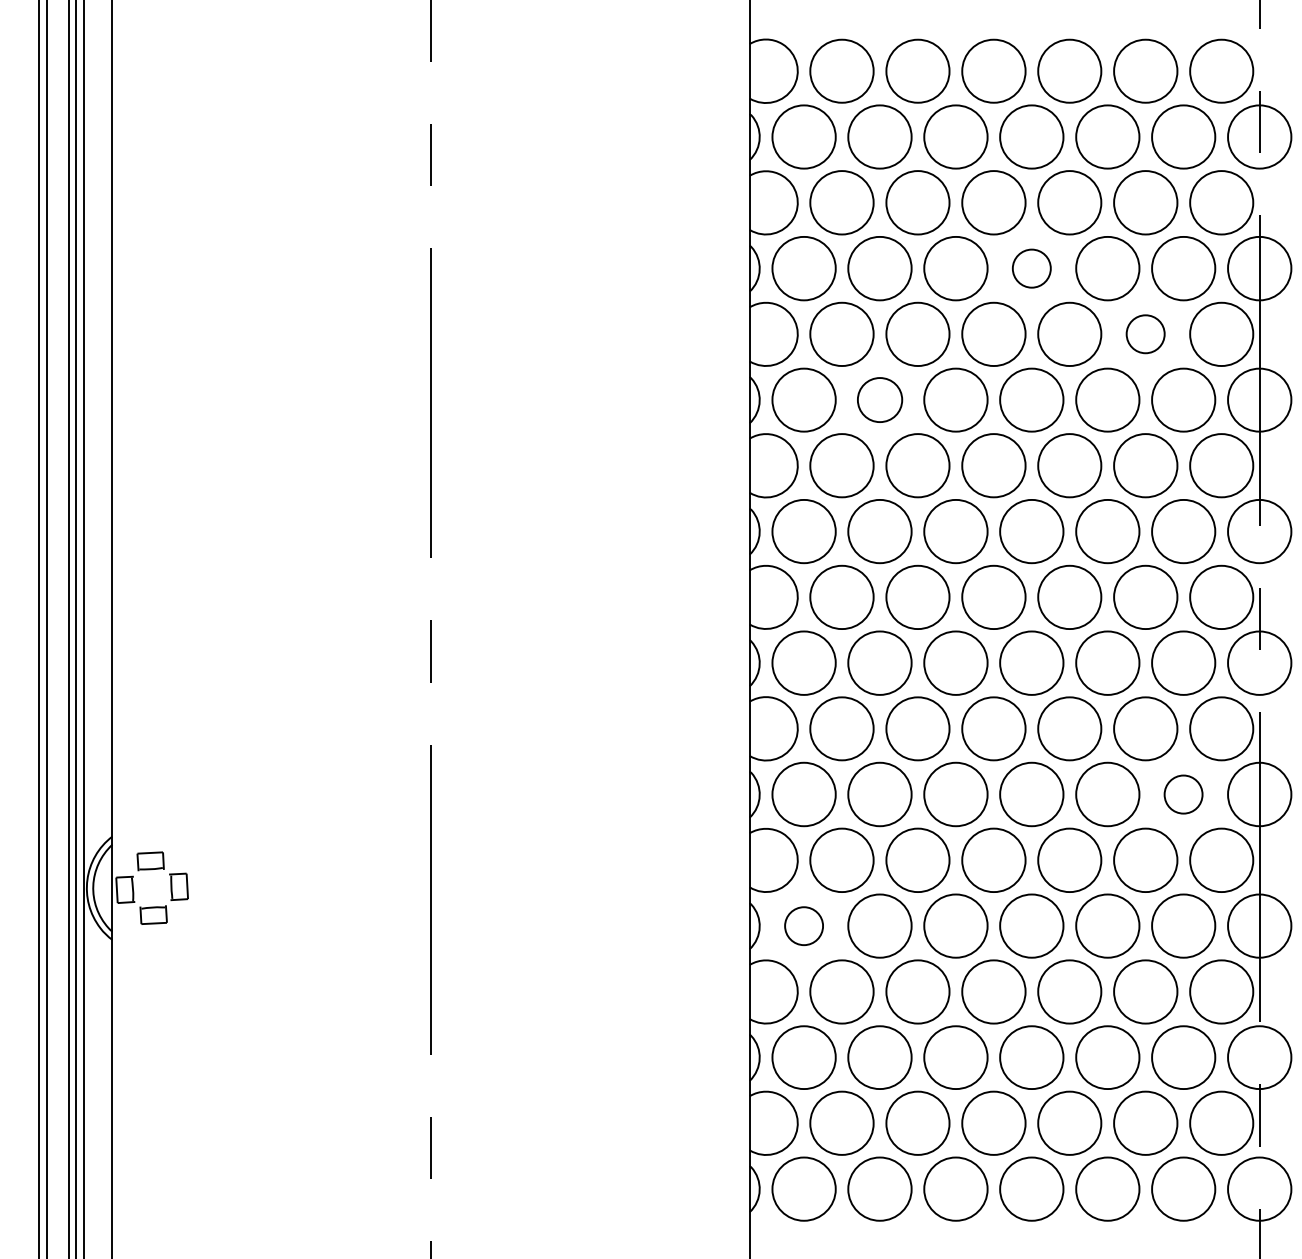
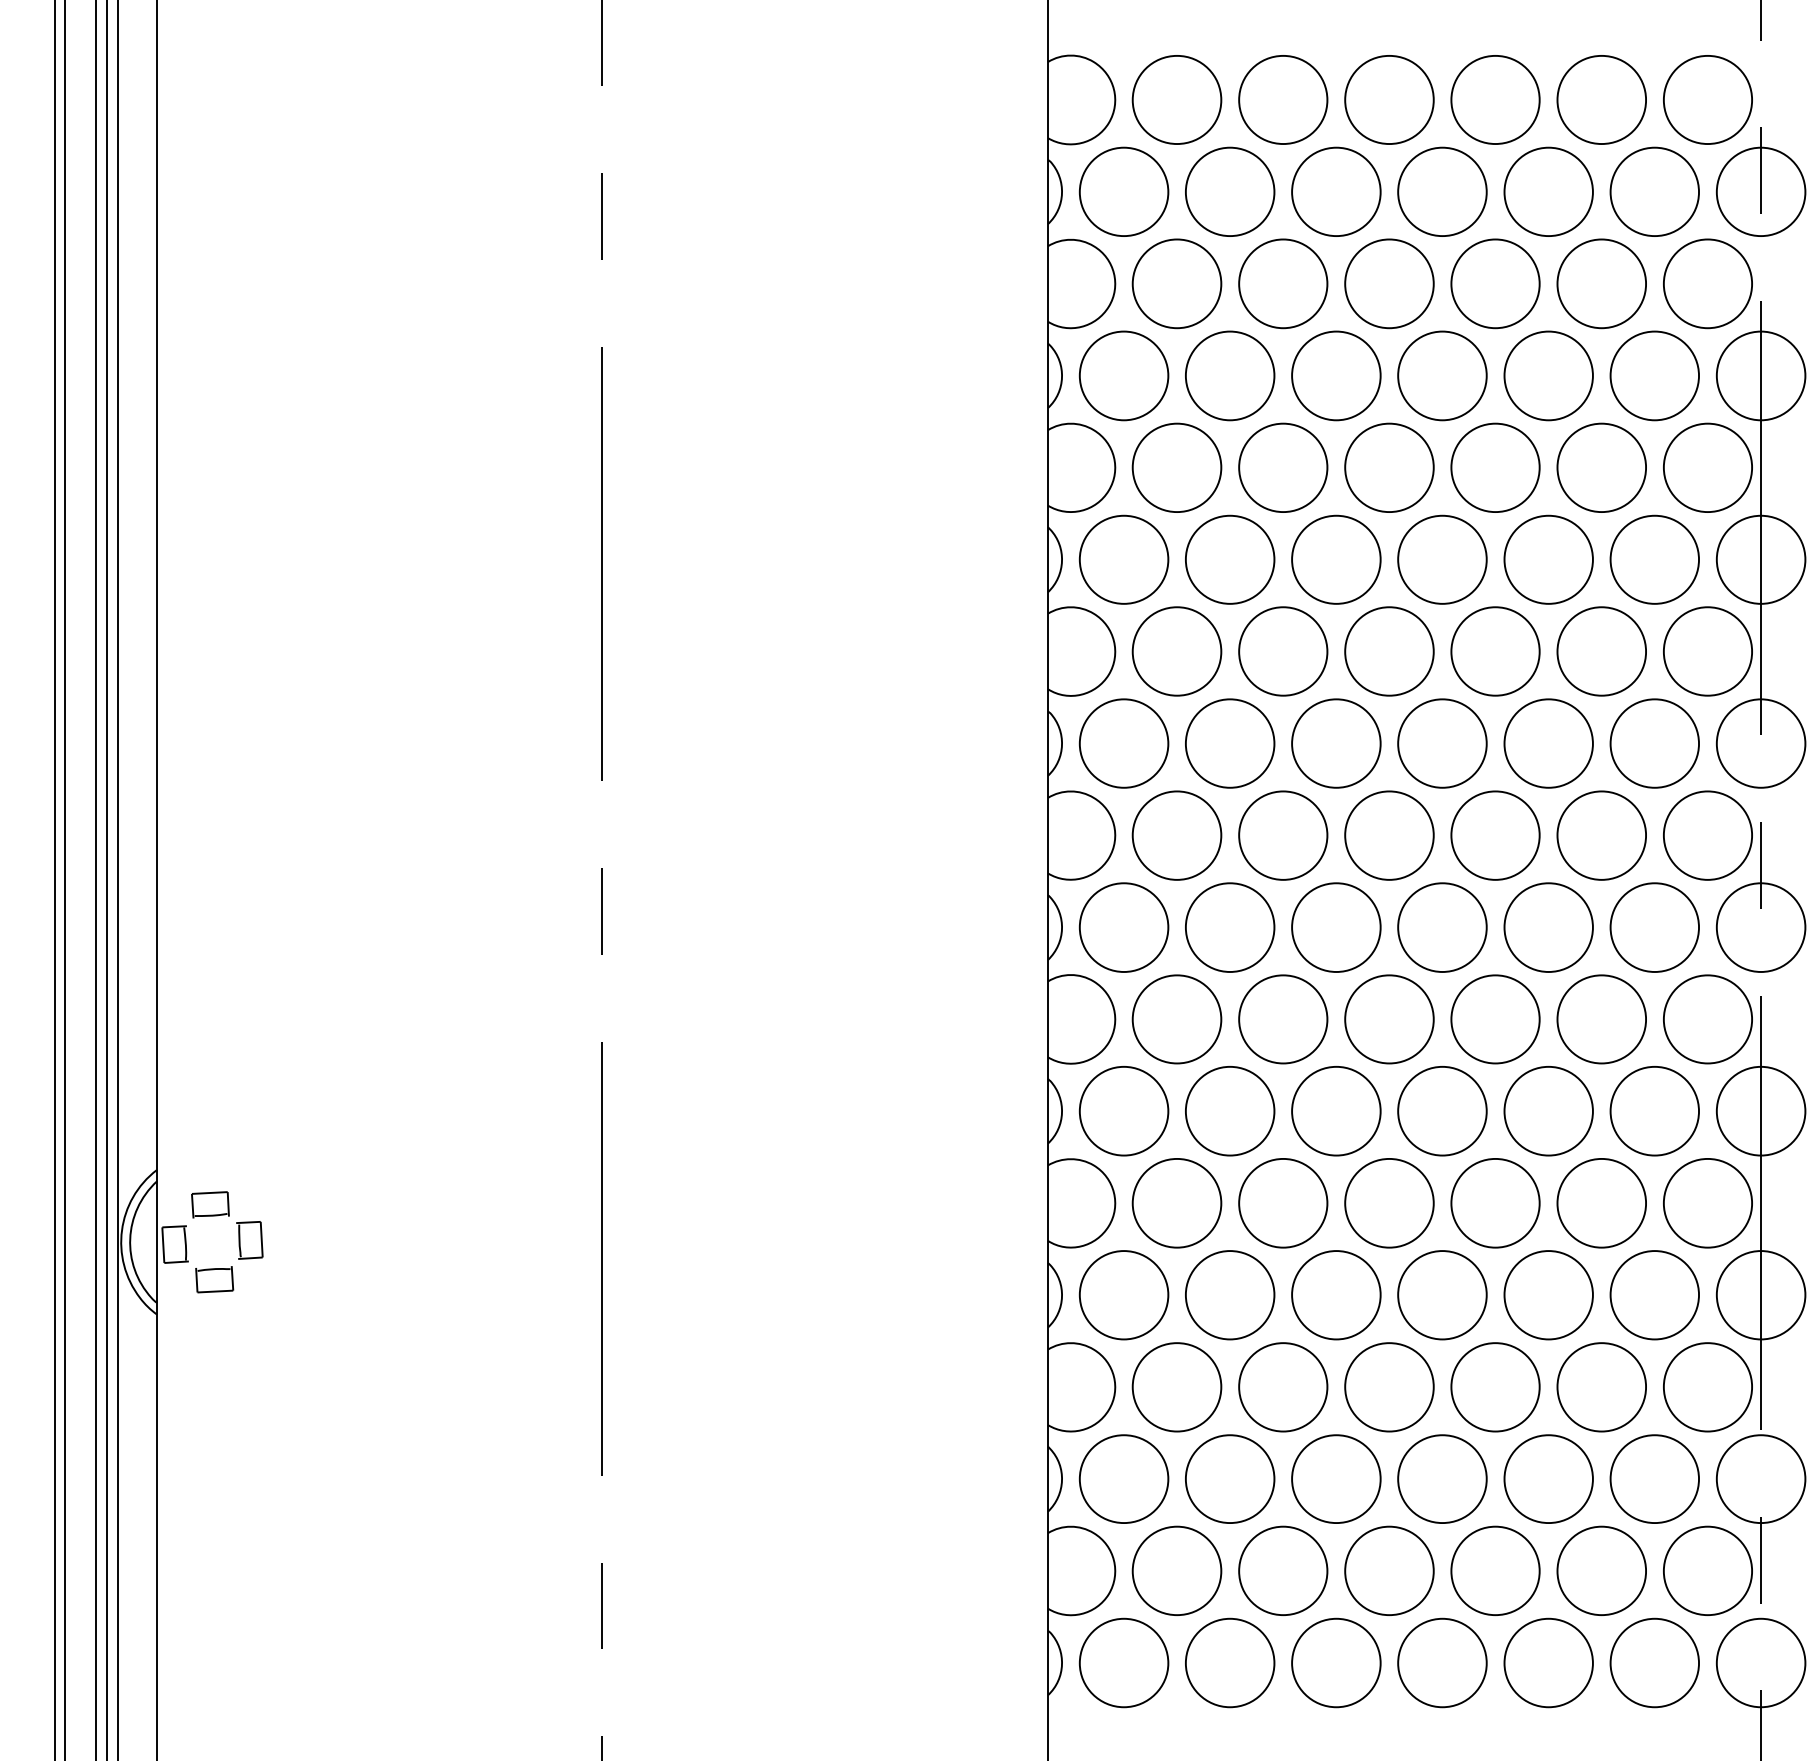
part: (1031, 268) -> (1442, 375), size x1.67
part: (1145, 334) -> (1601, 467), size x1.67
part: (880, 399) -> (1230, 559), size x1.43
part: (1183, 794) -> (1654, 1111), size x1.67
part: (803, 926) -> (1123, 1295), size x1.67

